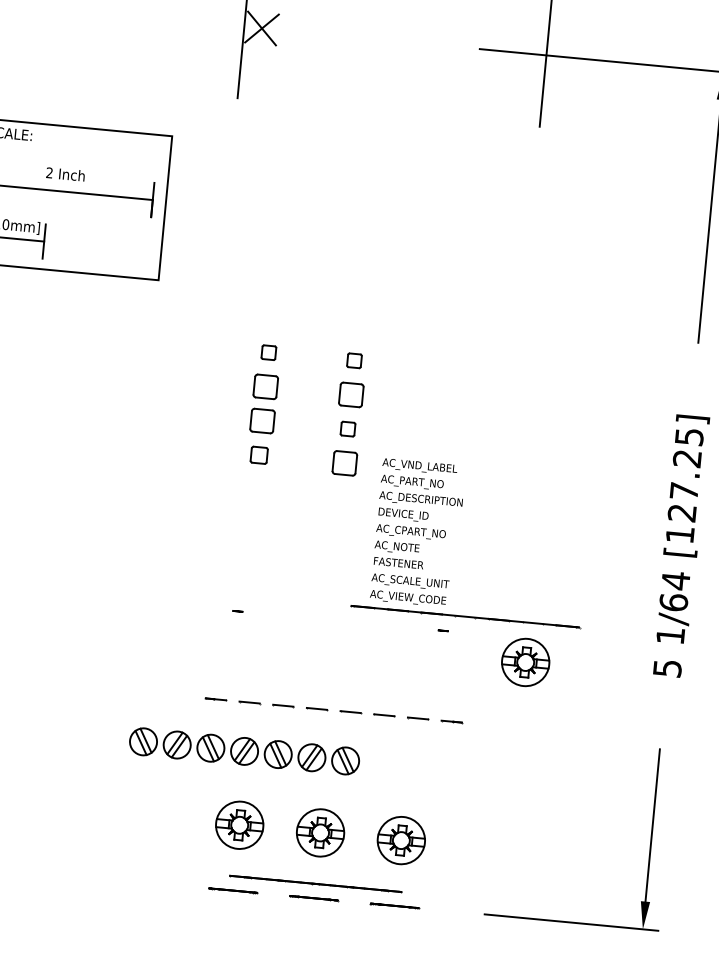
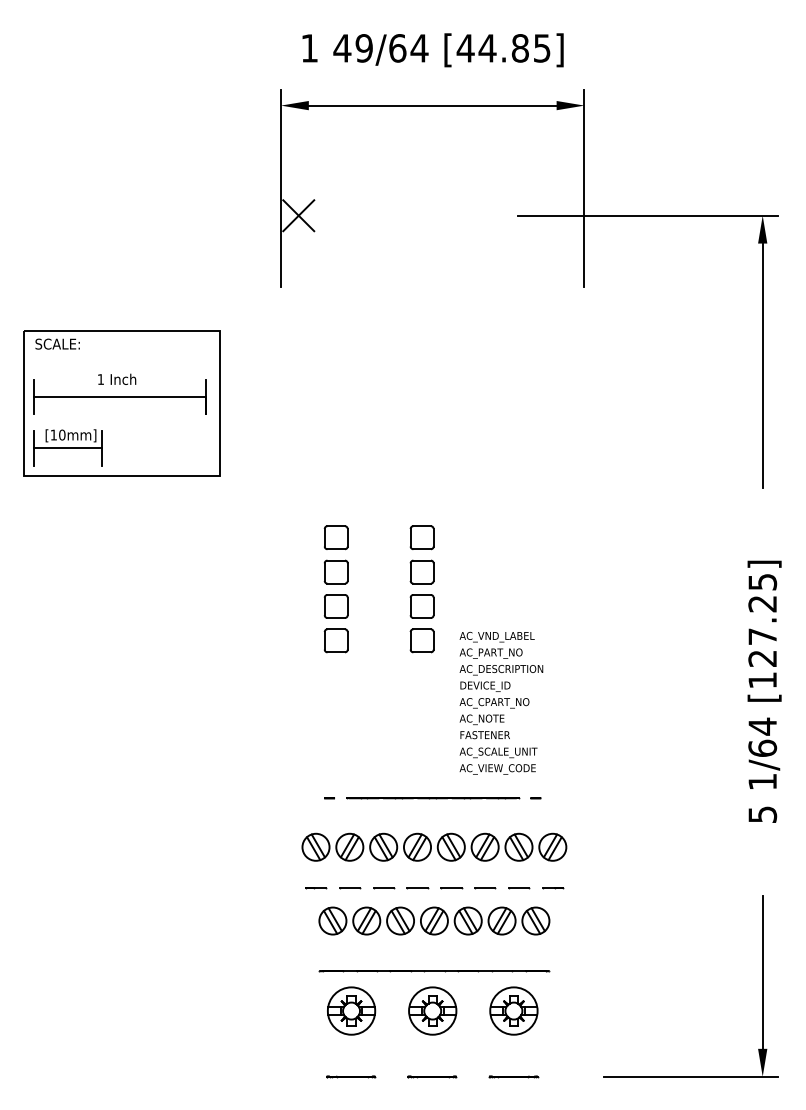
text: (49, 172) -> (100, 379), 2 -> 1
part: (268, 352) -> (335, 537), size x1.67
part: (353, 360) -> (421, 537), size x1.67
part: (347, 429) -> (421, 606), size x1.67
part: (258, 454) -> (335, 640), size x1.43
line: (465, 617) -> (434, 971), moved
part: (525, 661) -> (620, 821), removed
part: (337, 669) -> (434, 846), added
part: (244, 750) -> (434, 920), moved
line: (316, 884) -> (433, 798), moved

